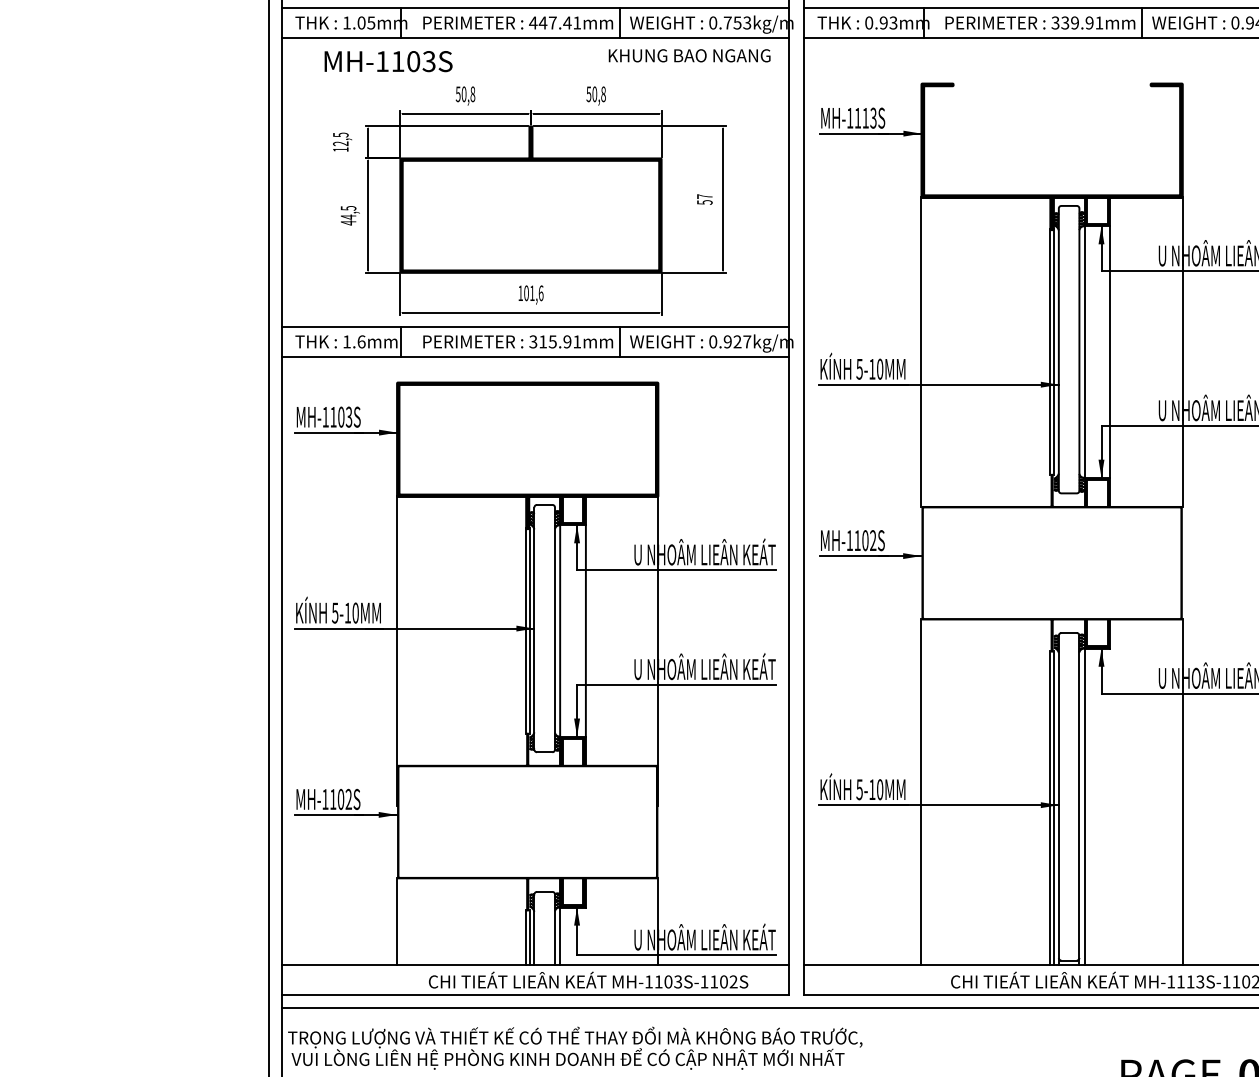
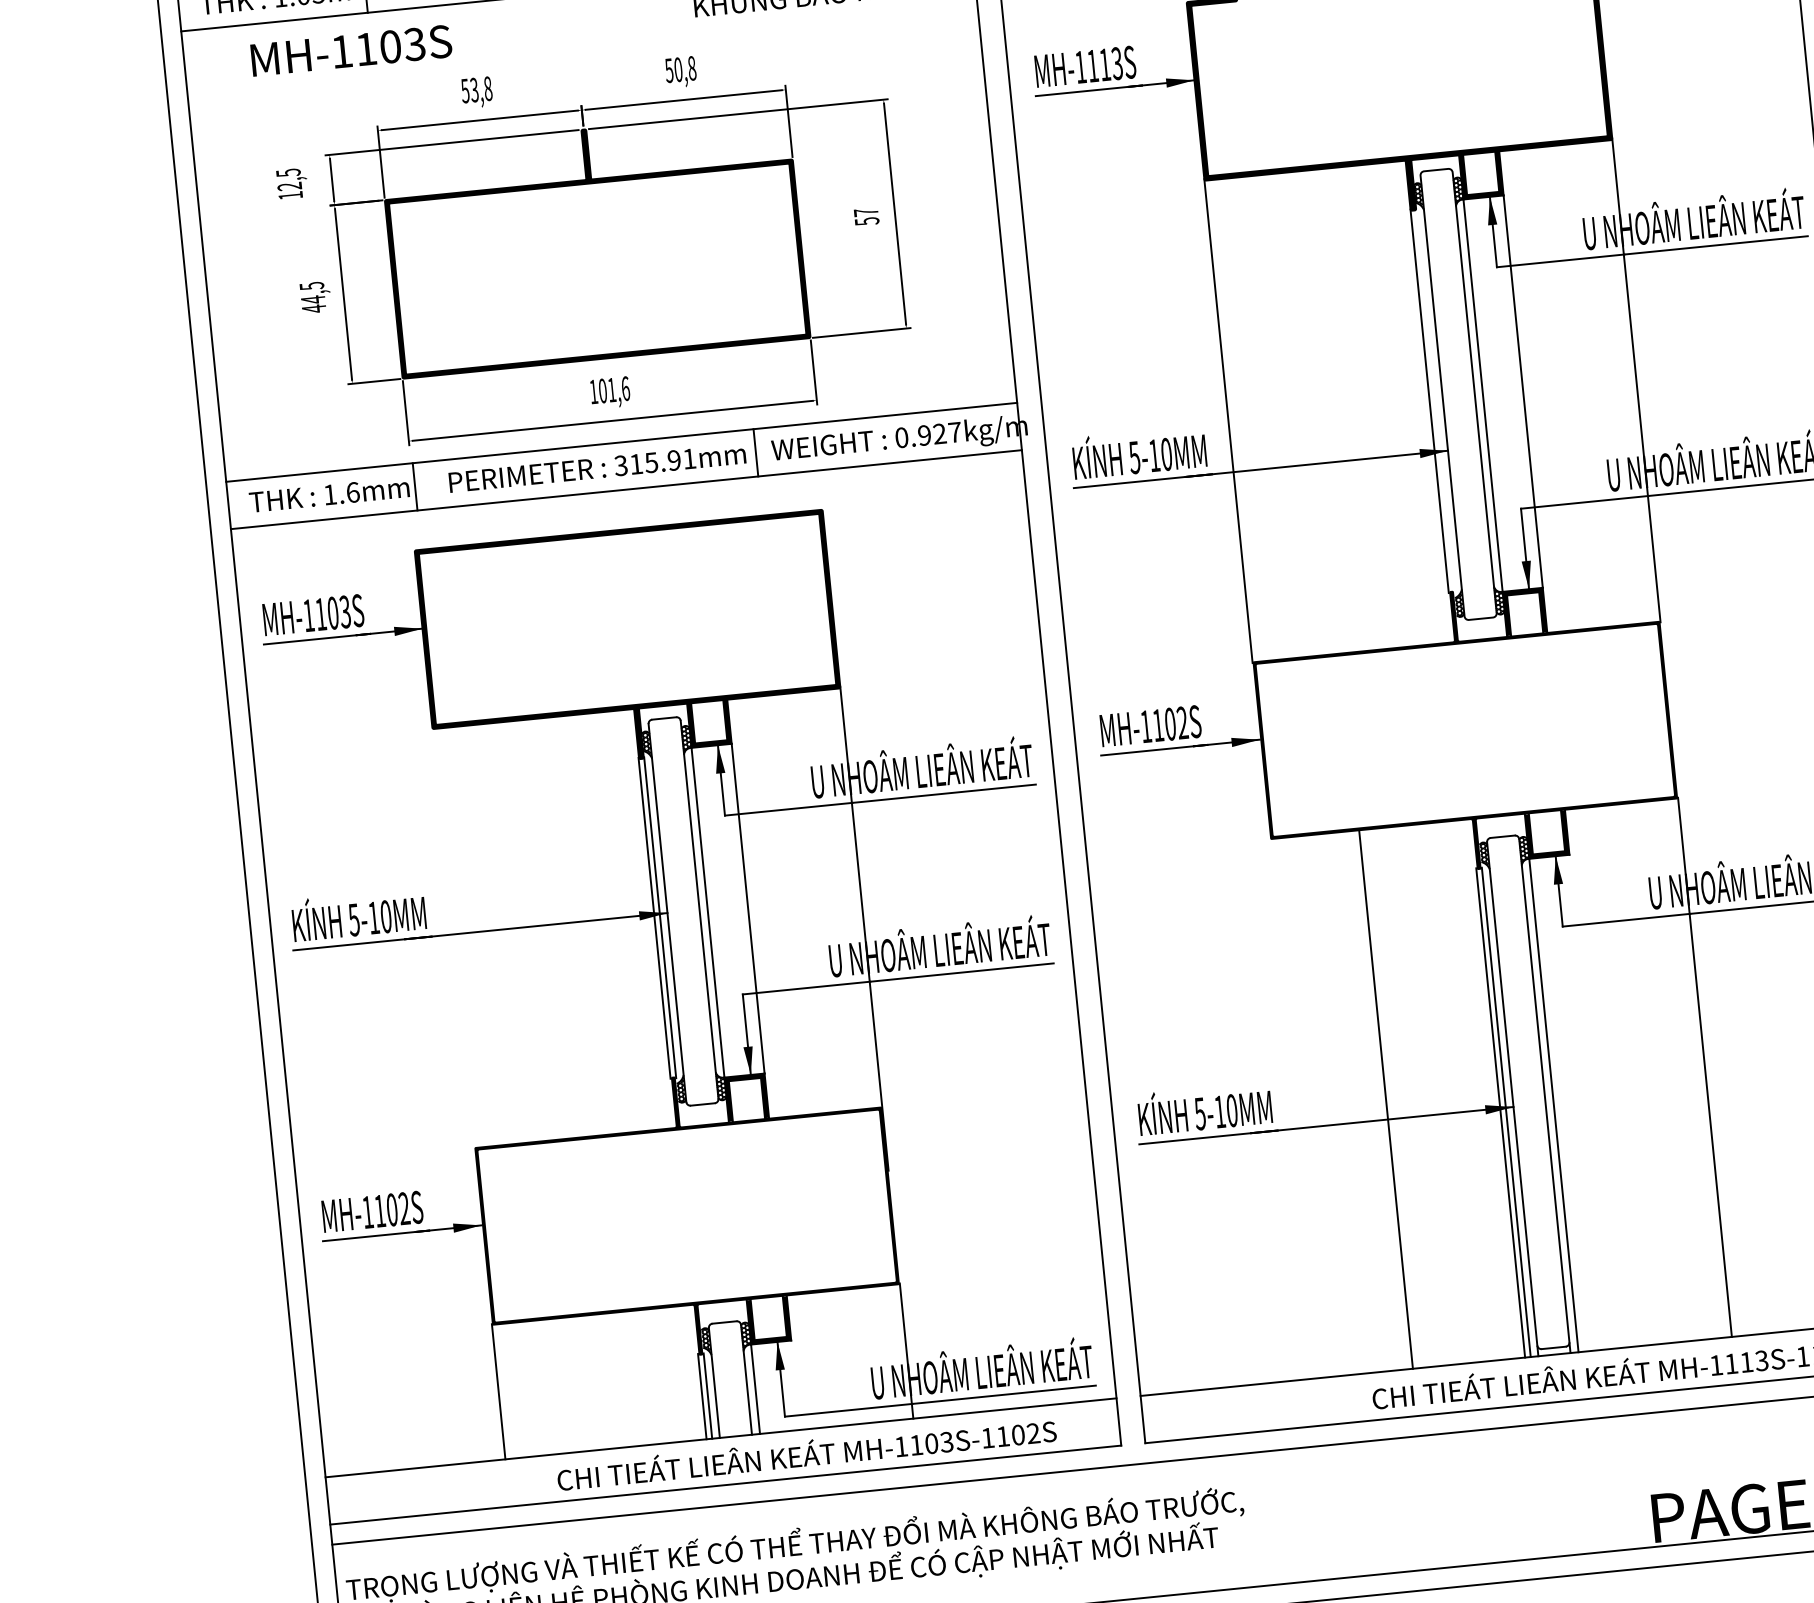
text: (463, 94) -> (473, 90), 50,8 -> 53,8
line: (1053, 352) -> (1434, 401), removed
line: (397, 650) -> (457, 968), removed
line: (921, 791) -> (1385, 1098), moved

